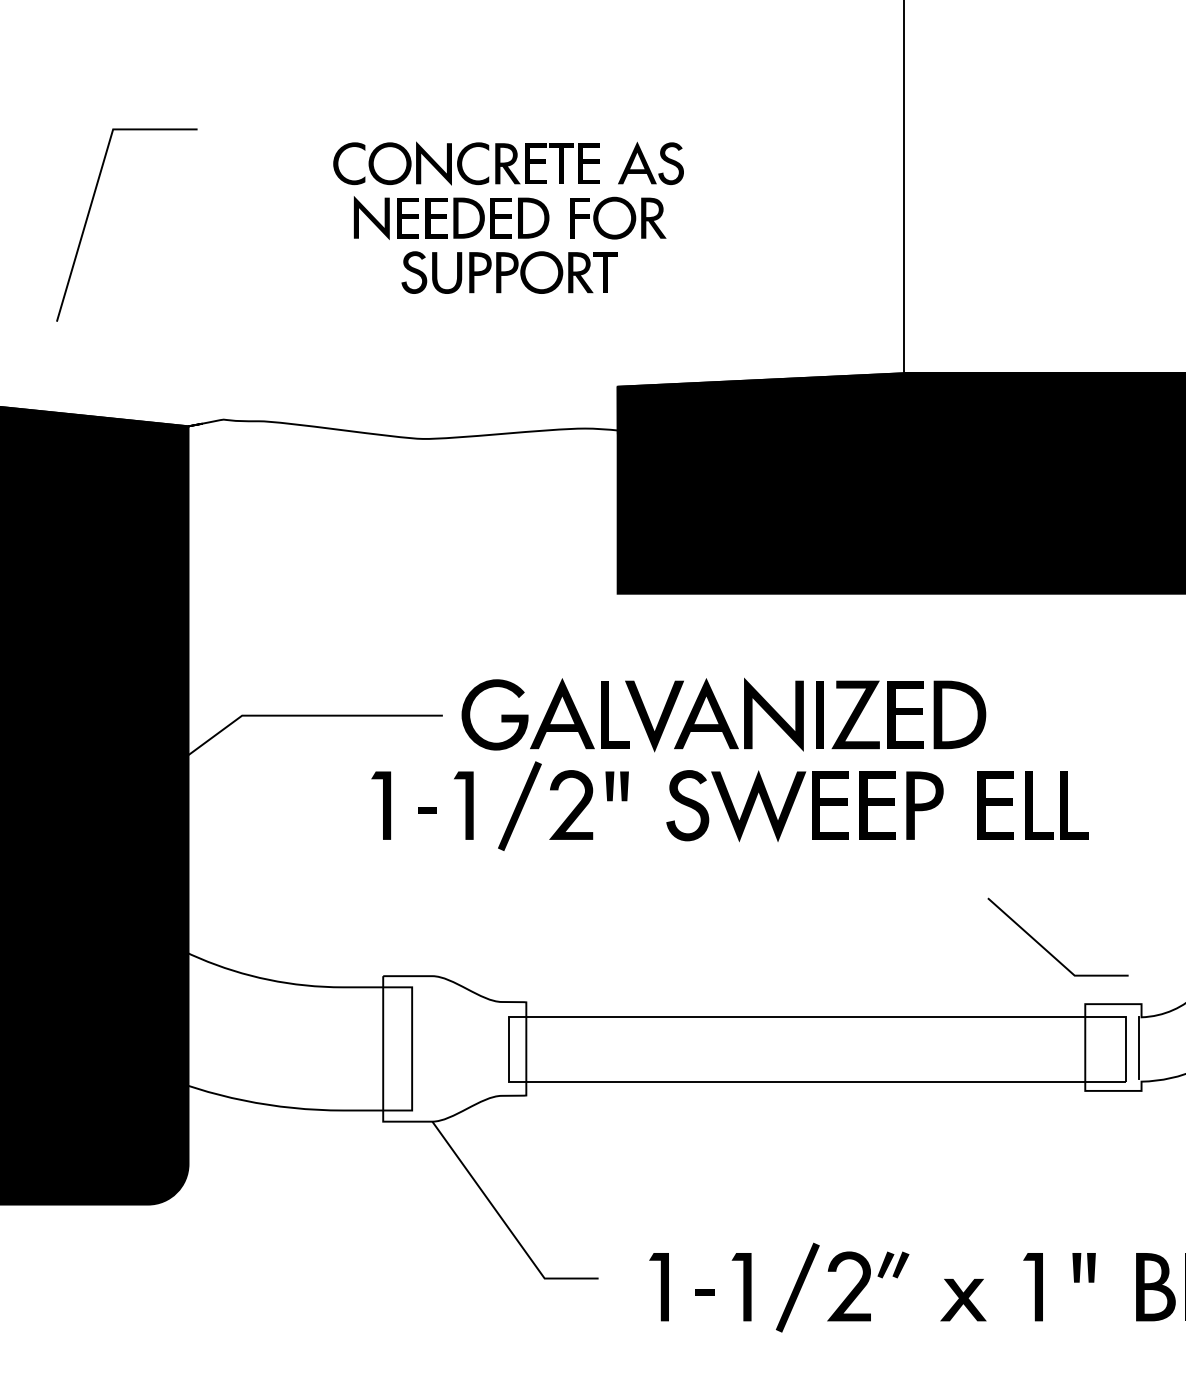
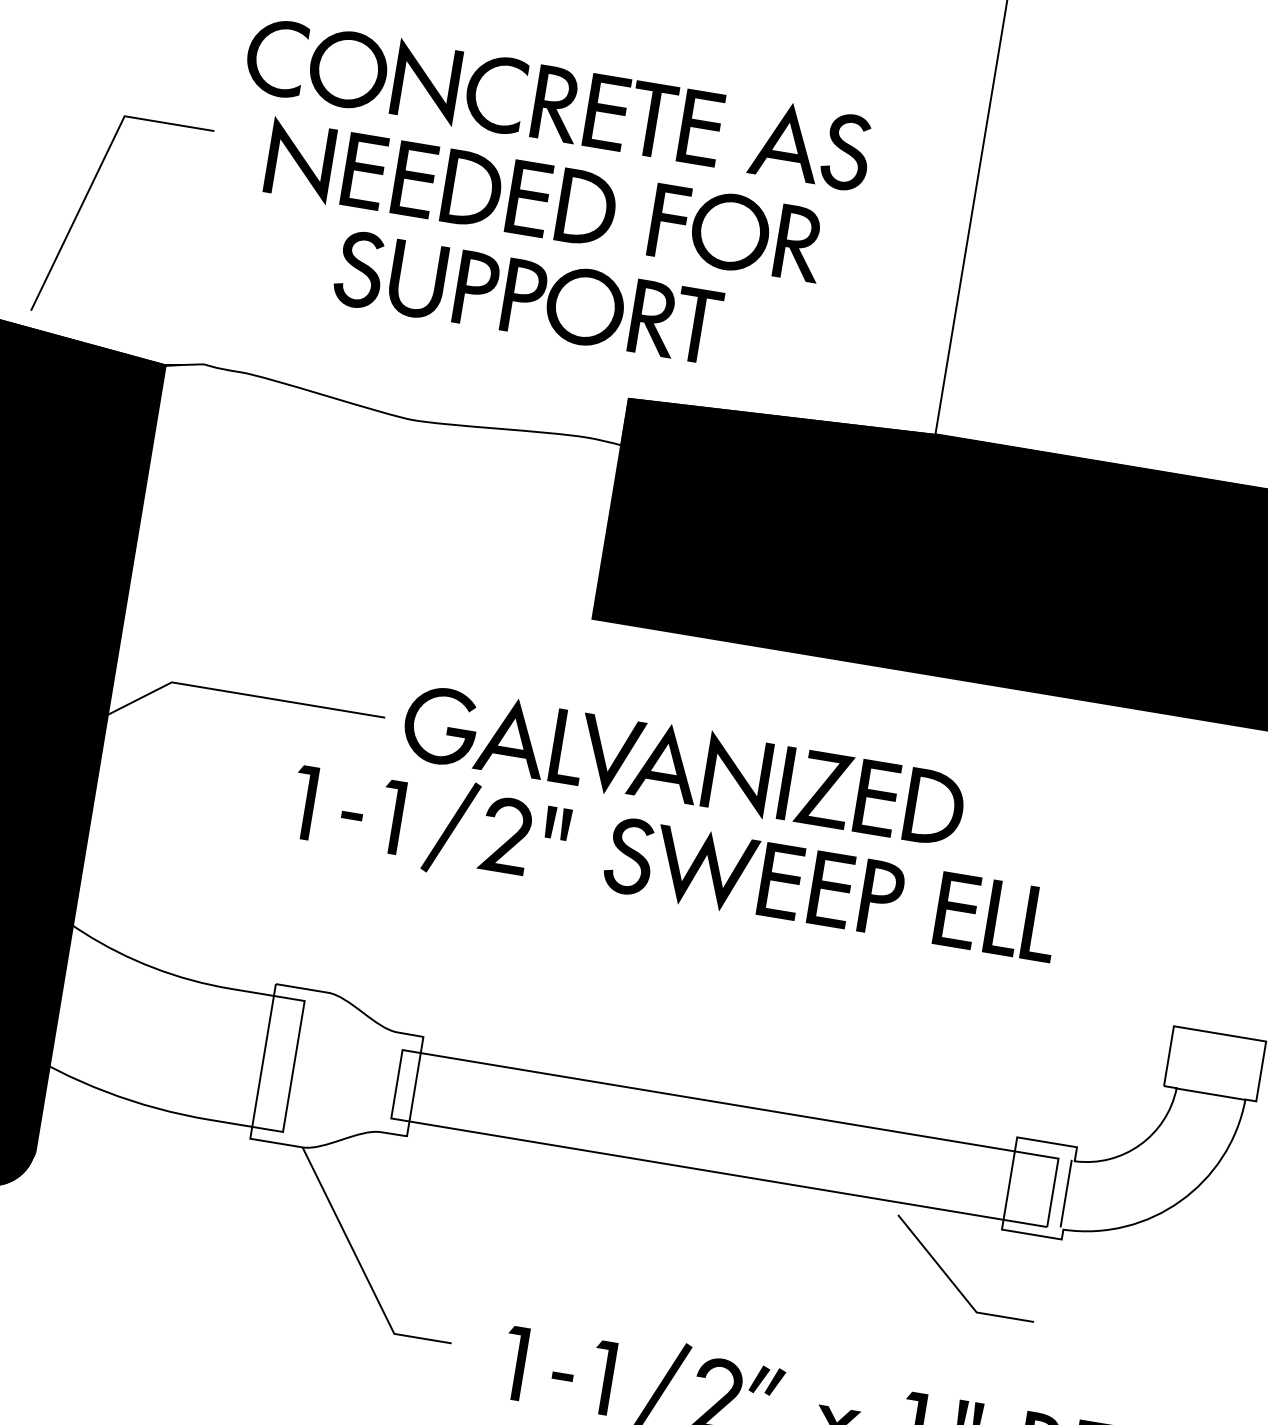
line: (90, 211) -> (86, 199), moved
part: (508, 217) -> (542, 199), size x1.67
line: (1048, 950) -> (953, 1281), moved

